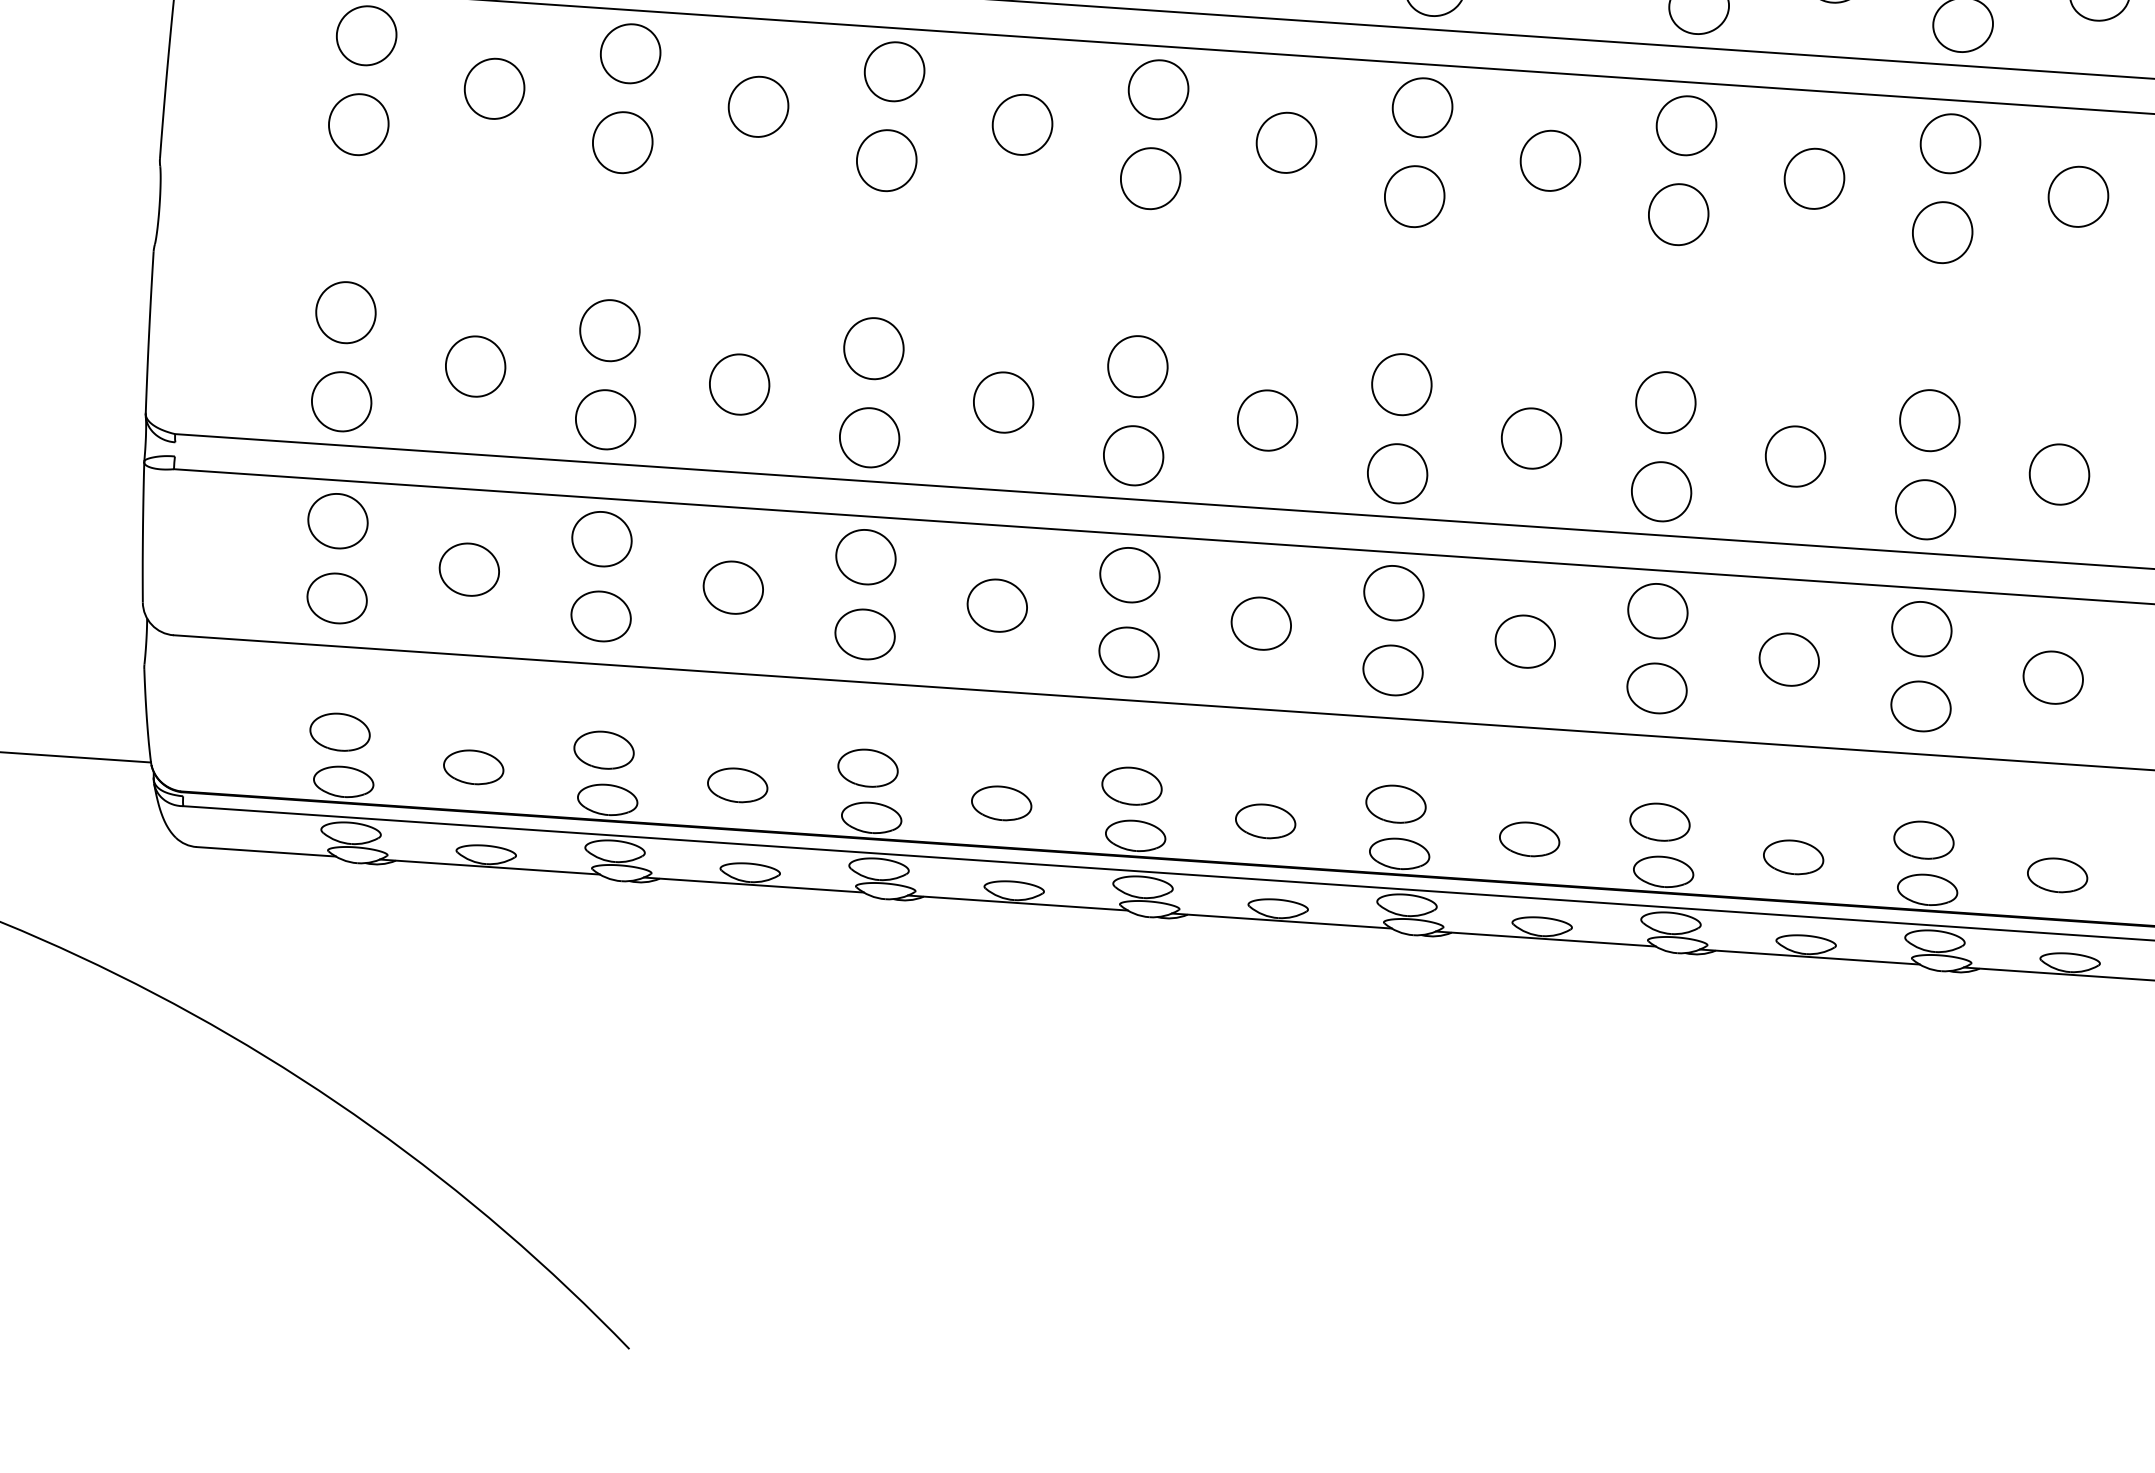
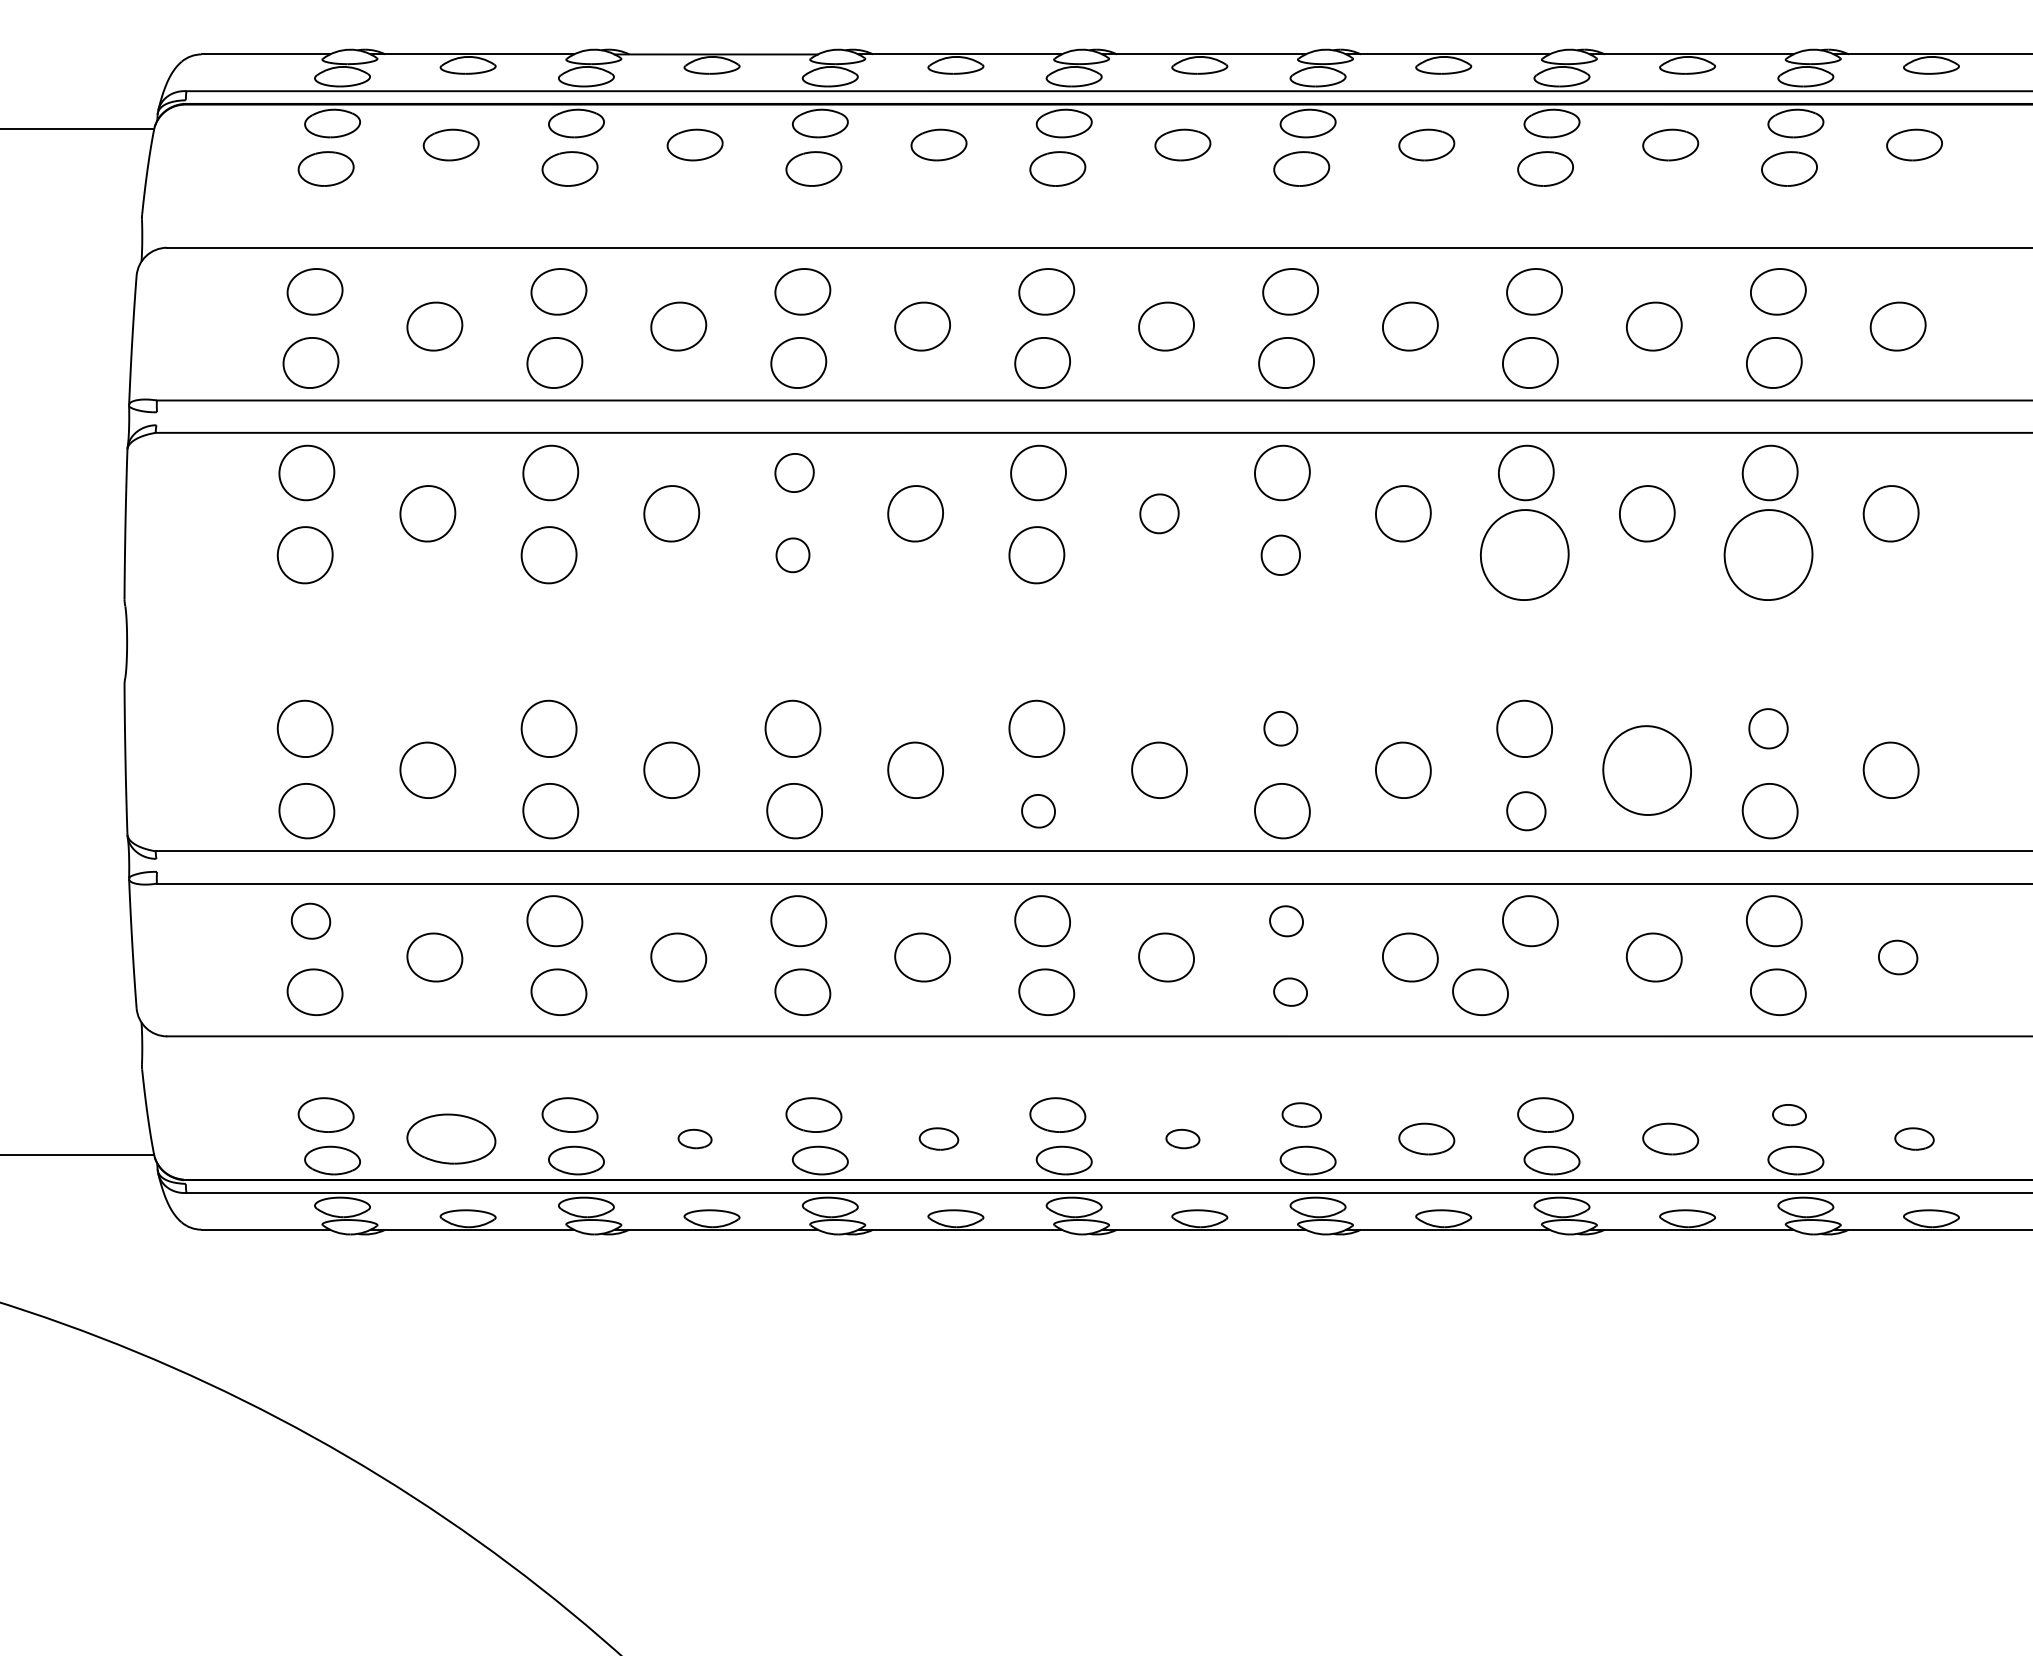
part: (894, 71) -> (794, 472), size x0.7
part: (1286, 142) -> (1159, 513), size x0.7
part: (886, 160) -> (792, 555), size x0.6
part: (1414, 196) -> (1280, 555), size x0.7
part: (1678, 214) -> (1524, 555), size x1.6
part: (1942, 232) -> (1768, 555), size x1.6
part: (1401, 384) -> (1280, 728), size x0.6
part: (1929, 420) -> (1768, 728), size x0.7
part: (1795, 455) -> (1647, 769), size x1.6
part: (1133, 456) -> (1038, 811), size x0.6
part: (1661, 492) -> (1526, 811), size x0.7
part: (337, 521) -> (310, 921), size x0.7
part: (1393, 593) -> (1286, 921), size x0.6
part: (1393, 669) -> (1290, 991), size x0.6
part: (2052, 677) -> (1897, 957), size x0.7
part: (1657, 687) -> (1480, 991), moved
part: (472, 766) -> (450, 1138), size x1.6
part: (737, 784) -> (694, 1138), size x0.6
part: (1001, 802) -> (938, 1138), size x0.7
part: (1395, 803) -> (1301, 1114), size x0.7
part: (1265, 820) -> (1182, 1138), size x0.6
part: (1924, 839) -> (1789, 1114), size x0.6
part: (2057, 874) -> (1914, 1138), size x0.7

